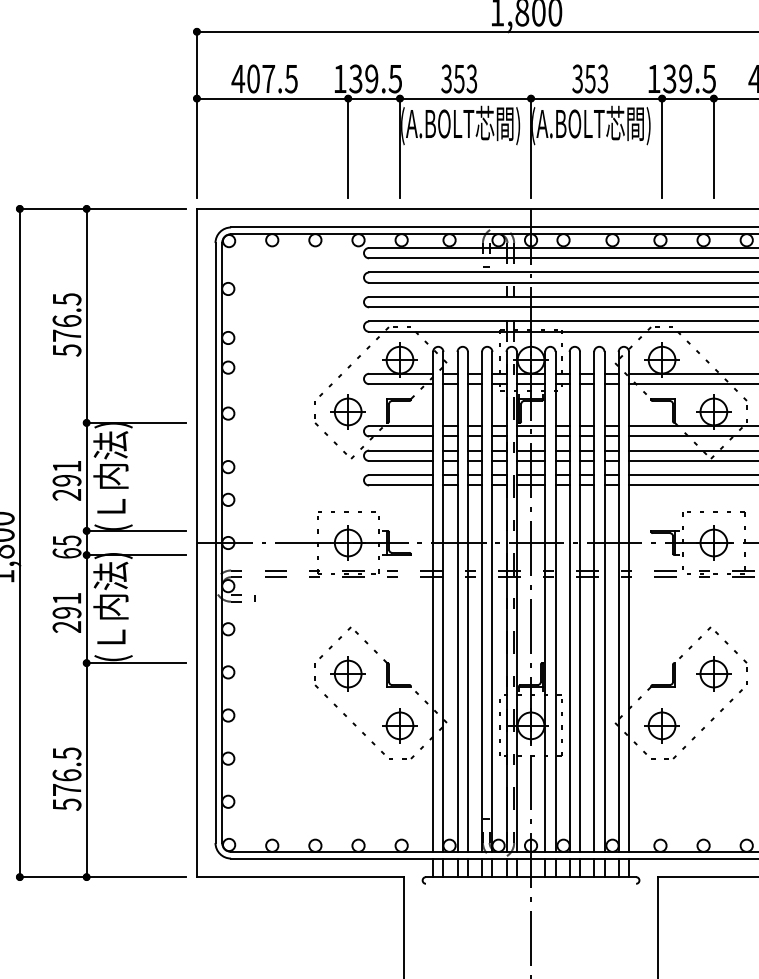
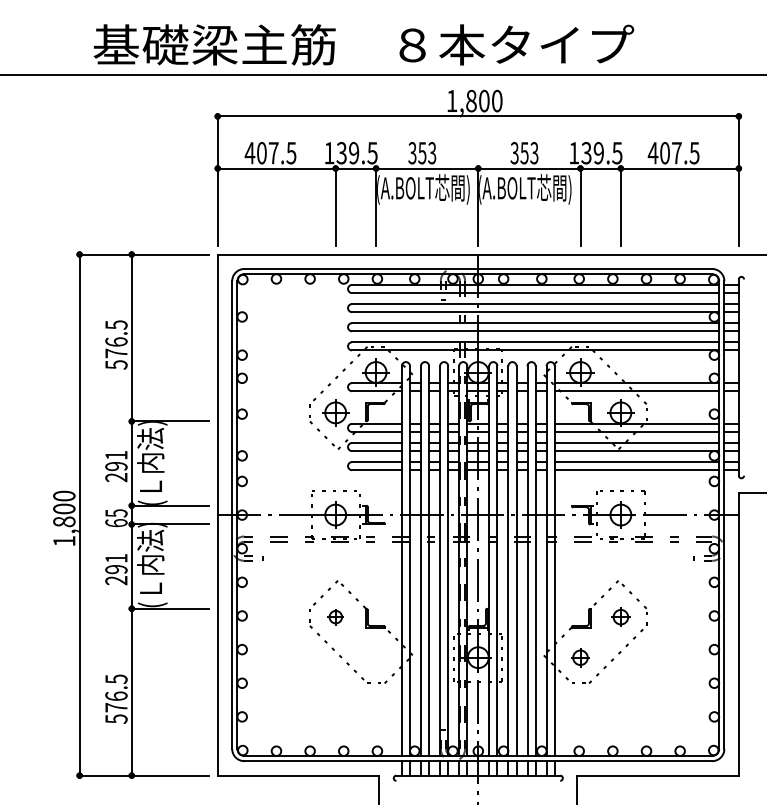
part: (347, 673) -> (335, 616), size x0.6
part: (713, 673) -> (620, 616), size x0.7
part: (399, 725) -> (375, 657), removed
part: (662, 725) -> (580, 657), size x0.7

